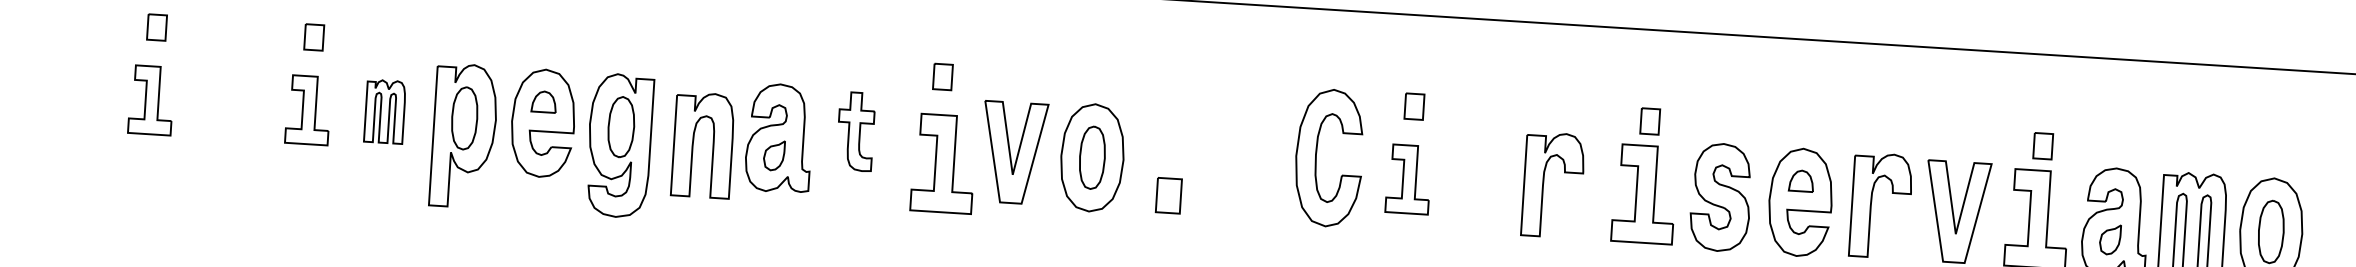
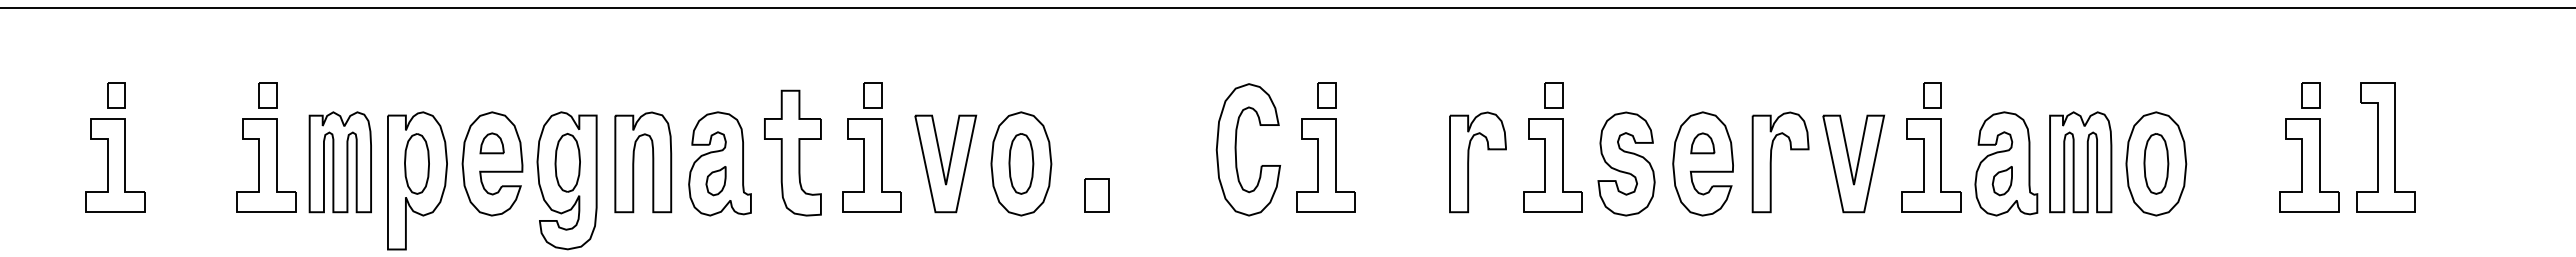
part: (151, 100) -> (115, 165), size x1.43
part: (308, 110) -> (266, 165), size x1.43
part: (384, 111) -> (339, 162), size x1.67
part: (855, 131) -> (792, 152), size x1.67
part: (693, 144) -> (634, 162), moved
part: (943, 163) -> (871, 165), moved
part: (1408, 179) -> (1325, 165), size x1.43
part: (1544, 184) -> (1469, 162), moved

